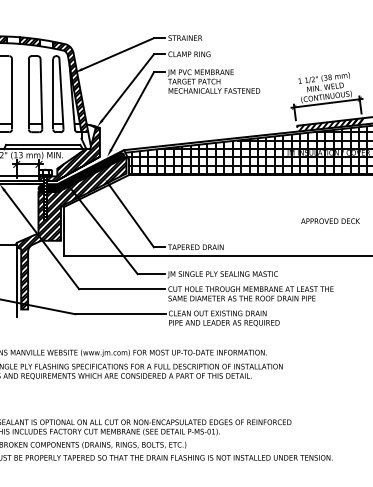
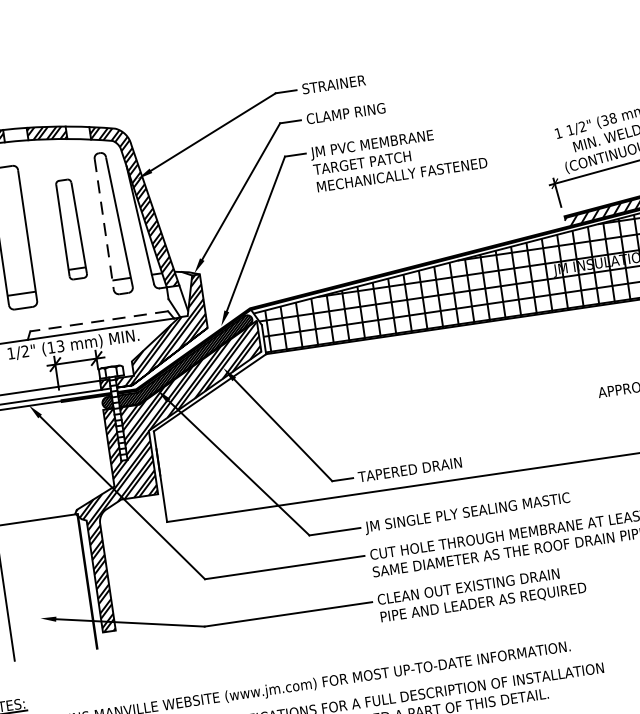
part: (35, 94) -> (71, 229), size x0.7
line: (53, 94) -> (104, 224), solid -> dashed
line: (42, 144) -> (97, 320), solid -> dashed

